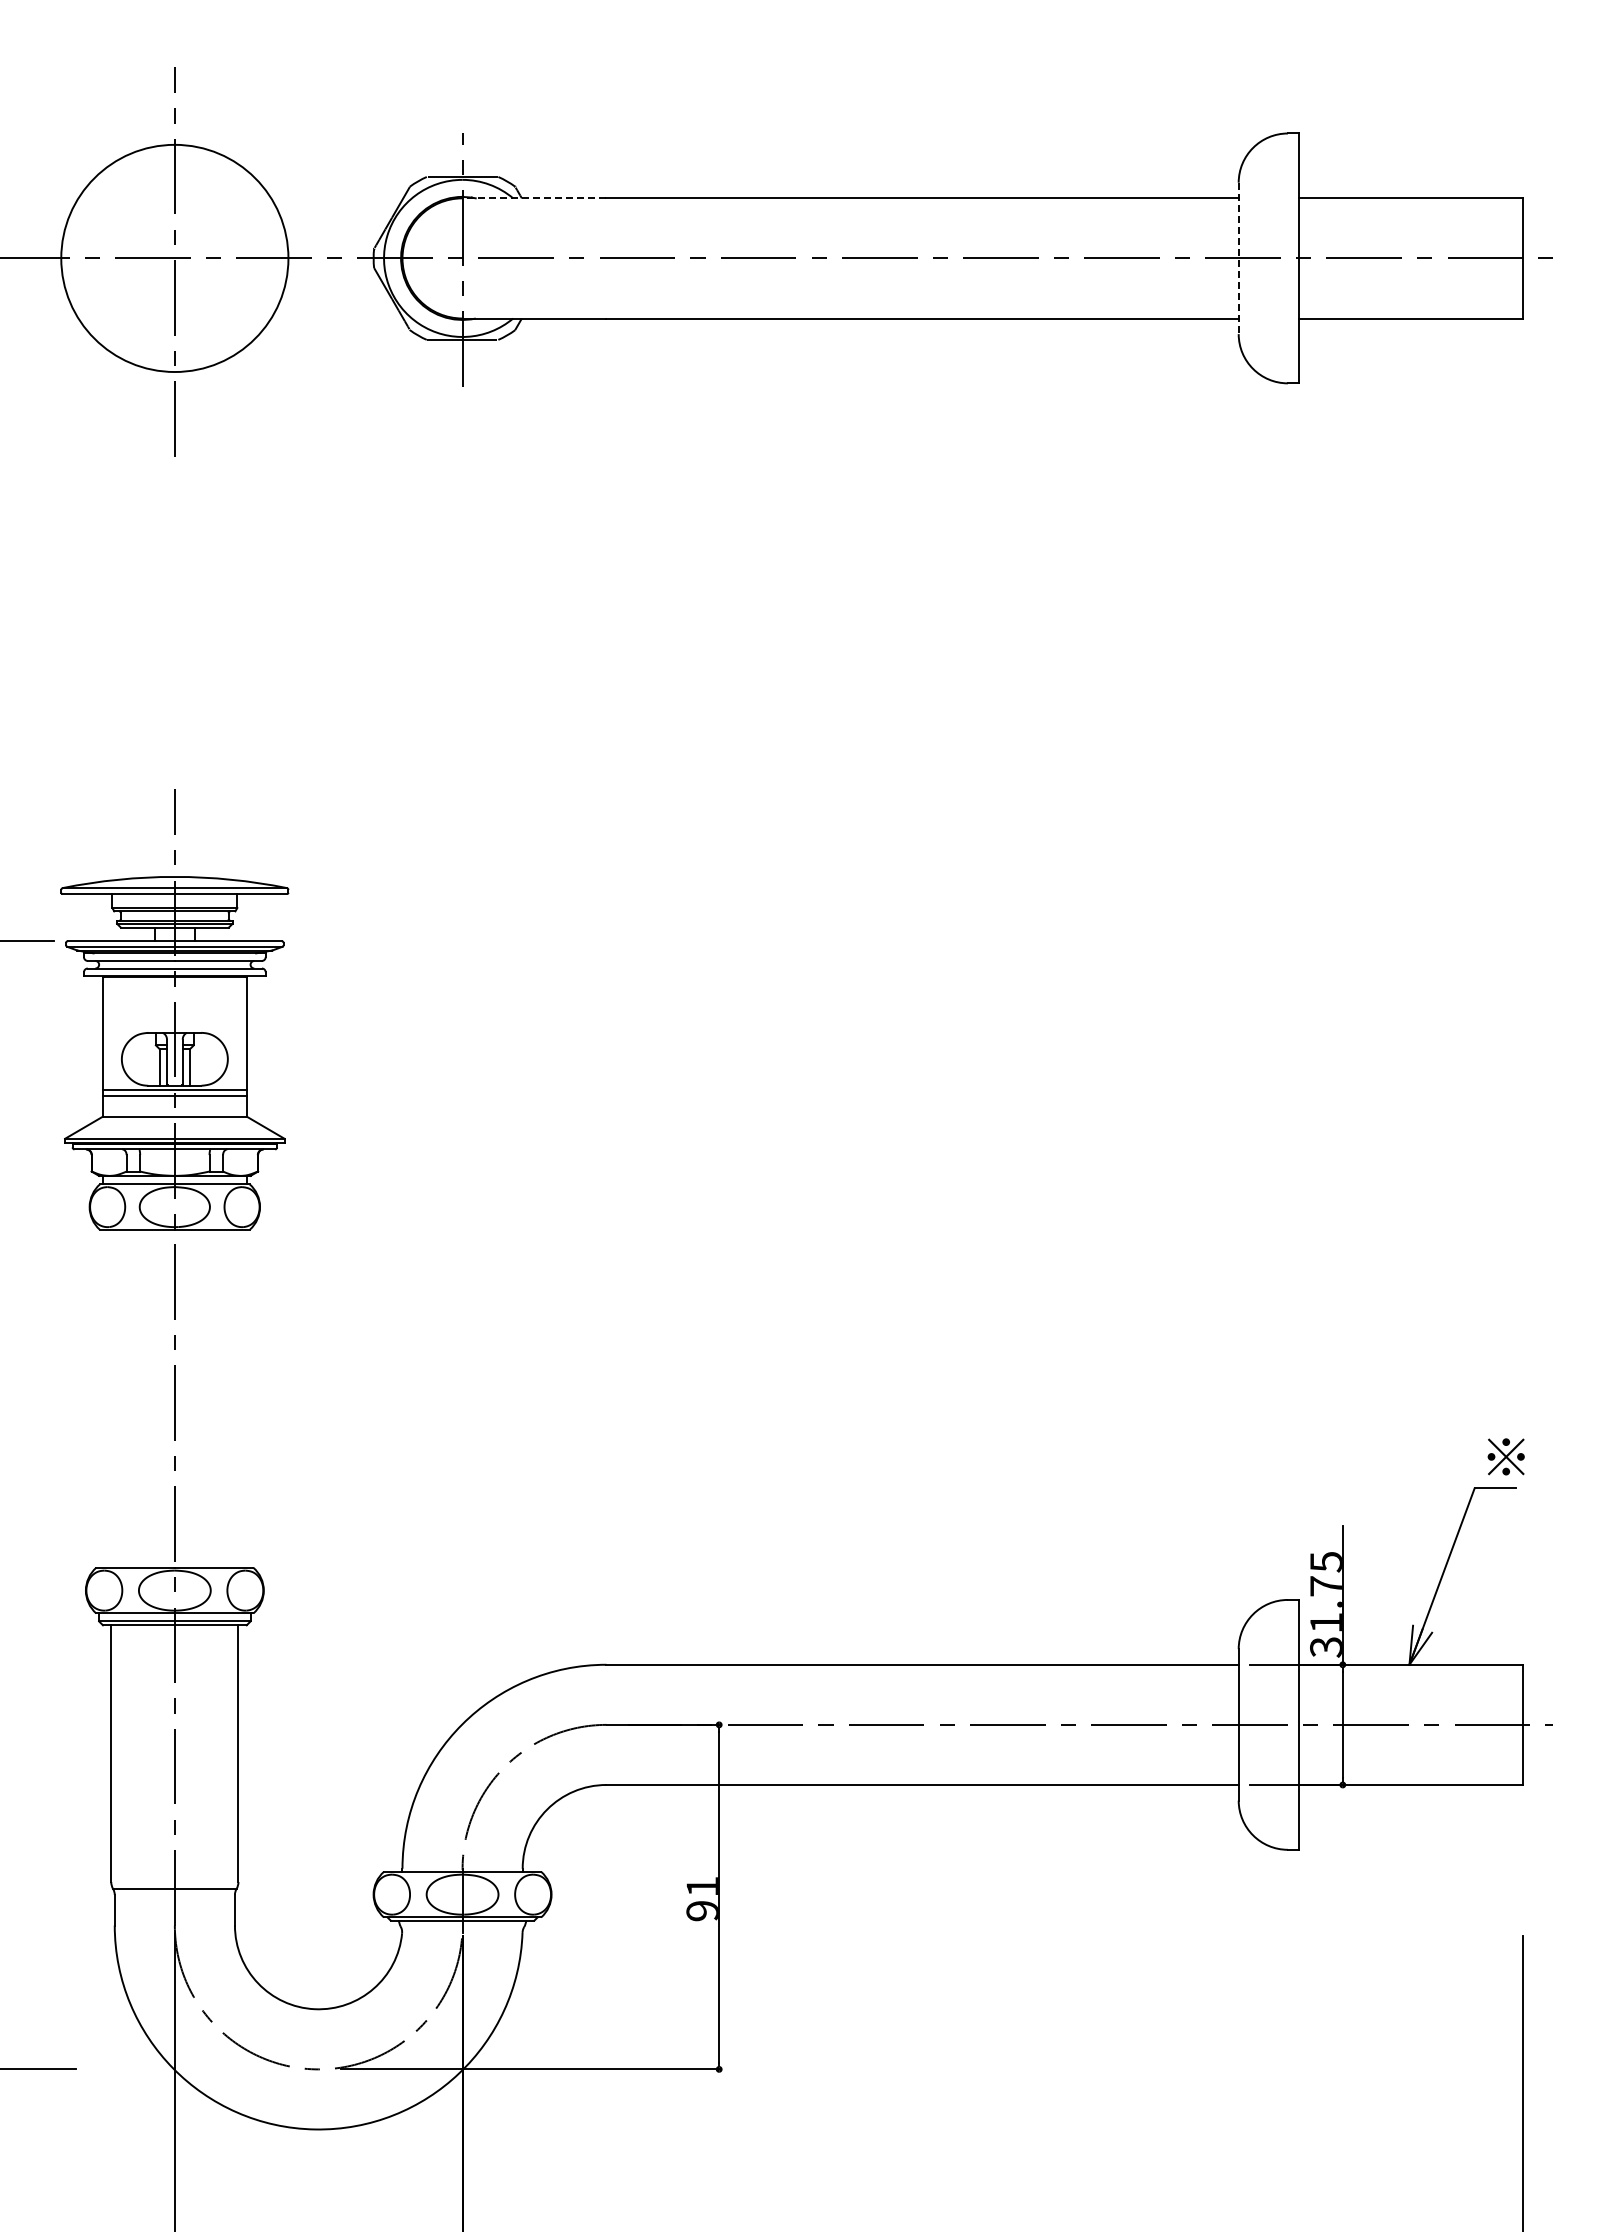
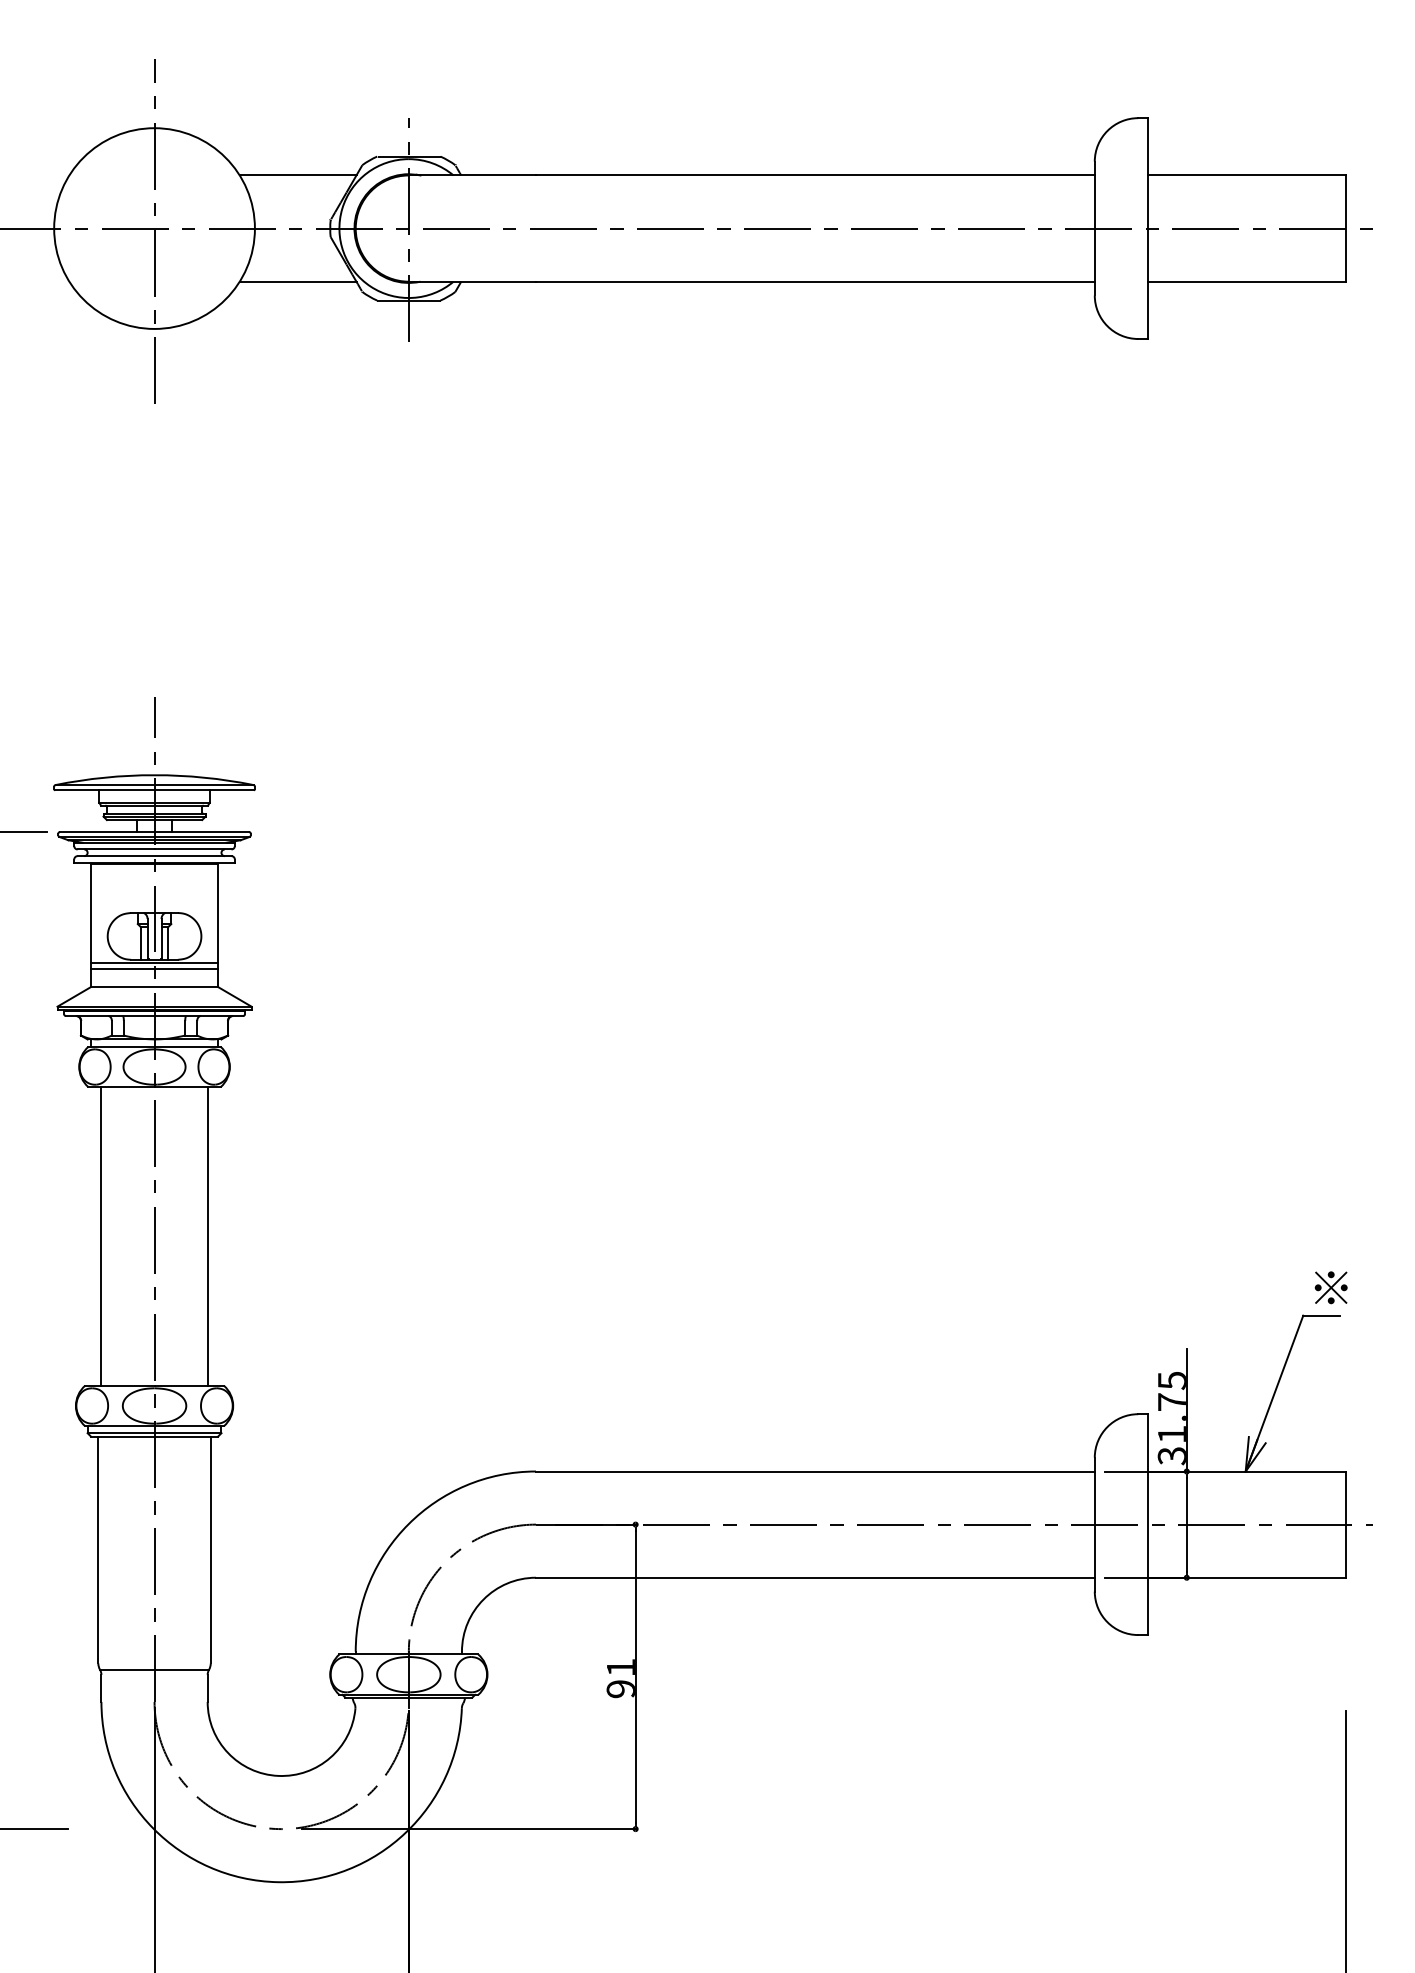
line: (337, 198) -> (298, 175), added
line: (534, 198) -> (472, 175), dashed -> solid
line: (1238, 258) -> (1094, 228), dashed -> solid
line: (337, 318) -> (298, 281), added
line: (114, 1398) -> (101, 1236), added
line: (234, 1398) -> (207, 1236), added

